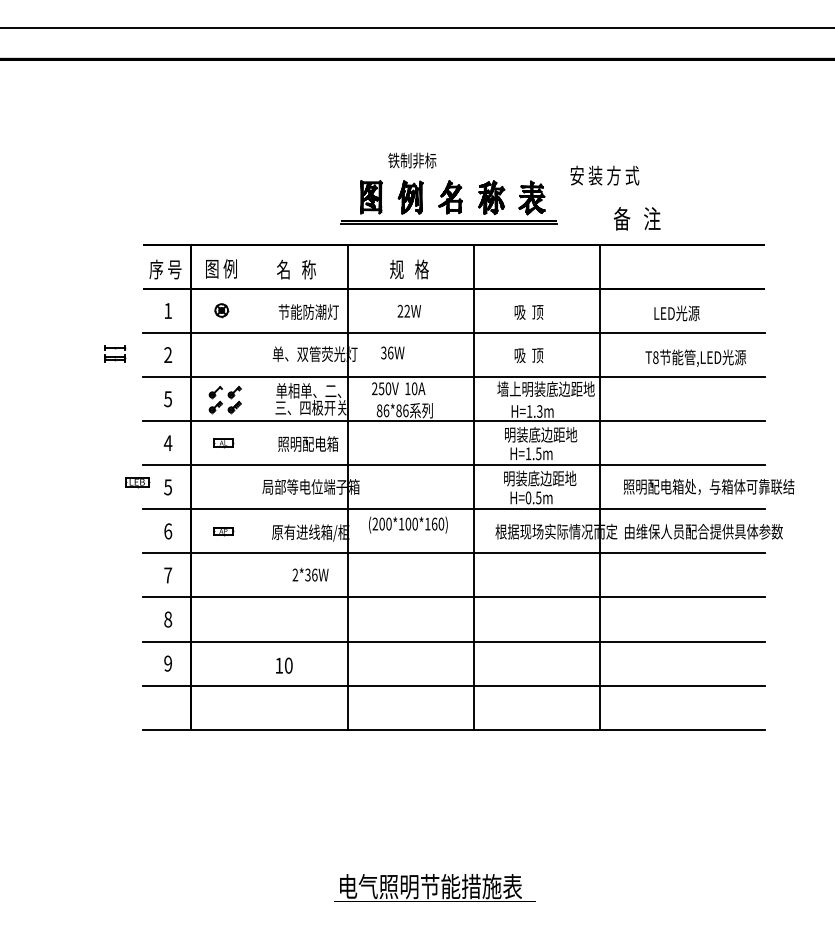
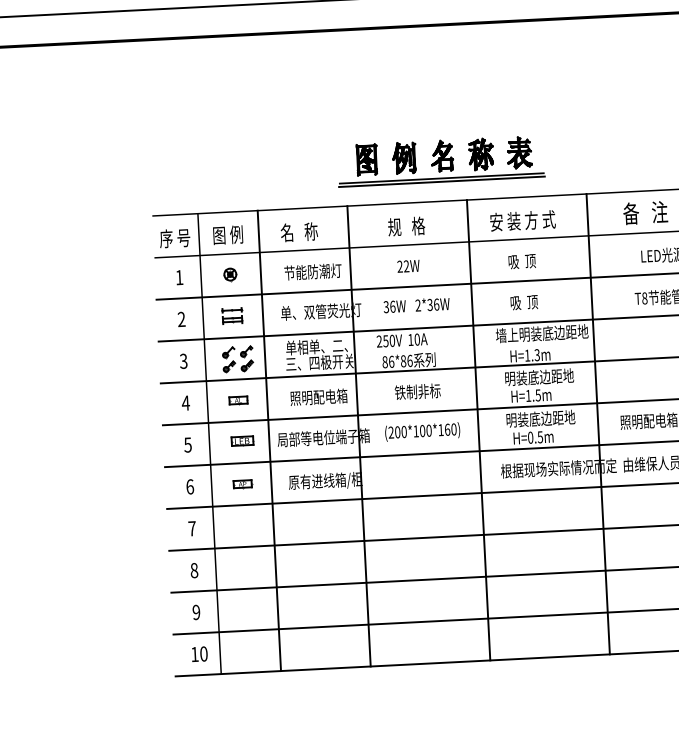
text: (412, 160) -> (417, 391), moved
text: (604, 175) -> (522, 220), moved
text: (636, 218) -> (644, 212), moved
part: (115, 353) -> (233, 315), moved
text: (167, 398) -> (183, 360), 5 -> 3
part: (137, 482) -> (242, 441), moved
line: (253, 486) -> (268, 440), added
text: (408, 524) -> (422, 431), moved
text: (310, 574) -> (432, 304), moved
text: (284, 665) -> (199, 654), moved

